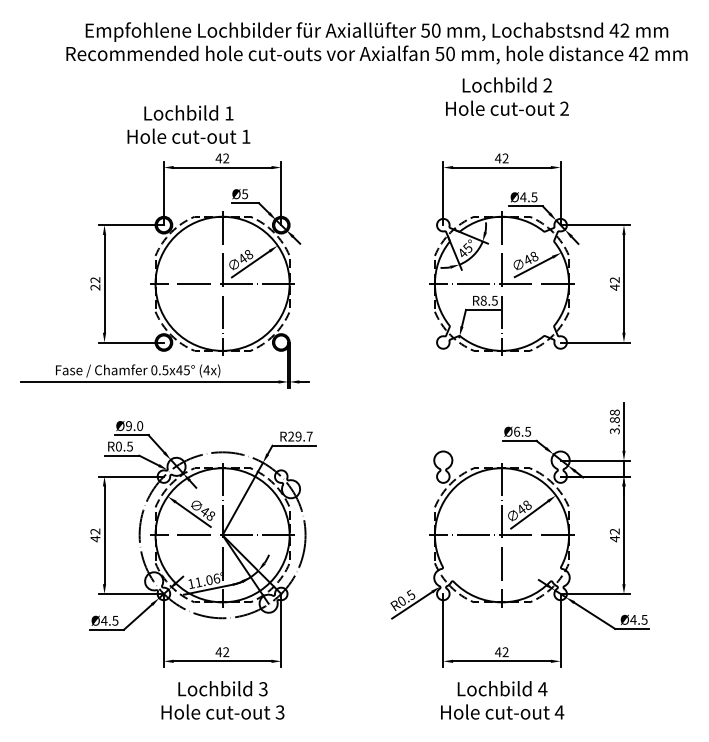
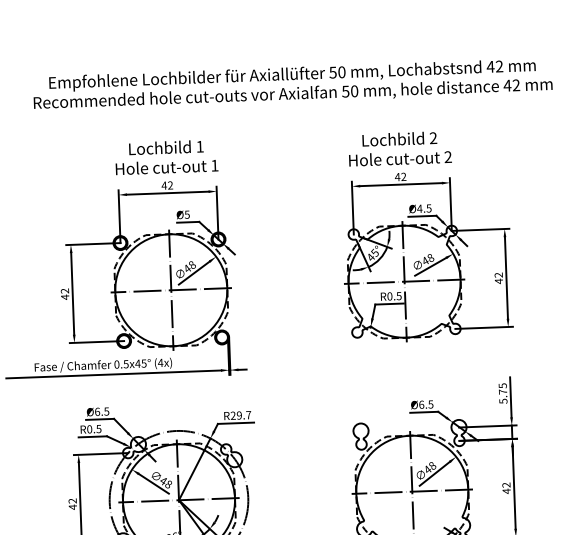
text: (507, 96) -> (400, 148), moved
text: (188, 124) -> (166, 157), moved
text: (95, 287) -> (65, 297), 22 -> 42
text: (483, 300) -> (389, 296), R8.5 -> R0.5
text: (614, 421) -> (502, 393), 3.88 -> 5.75
text: (134, 425) -> (102, 411), Ø9.0 -> Ø6.5

